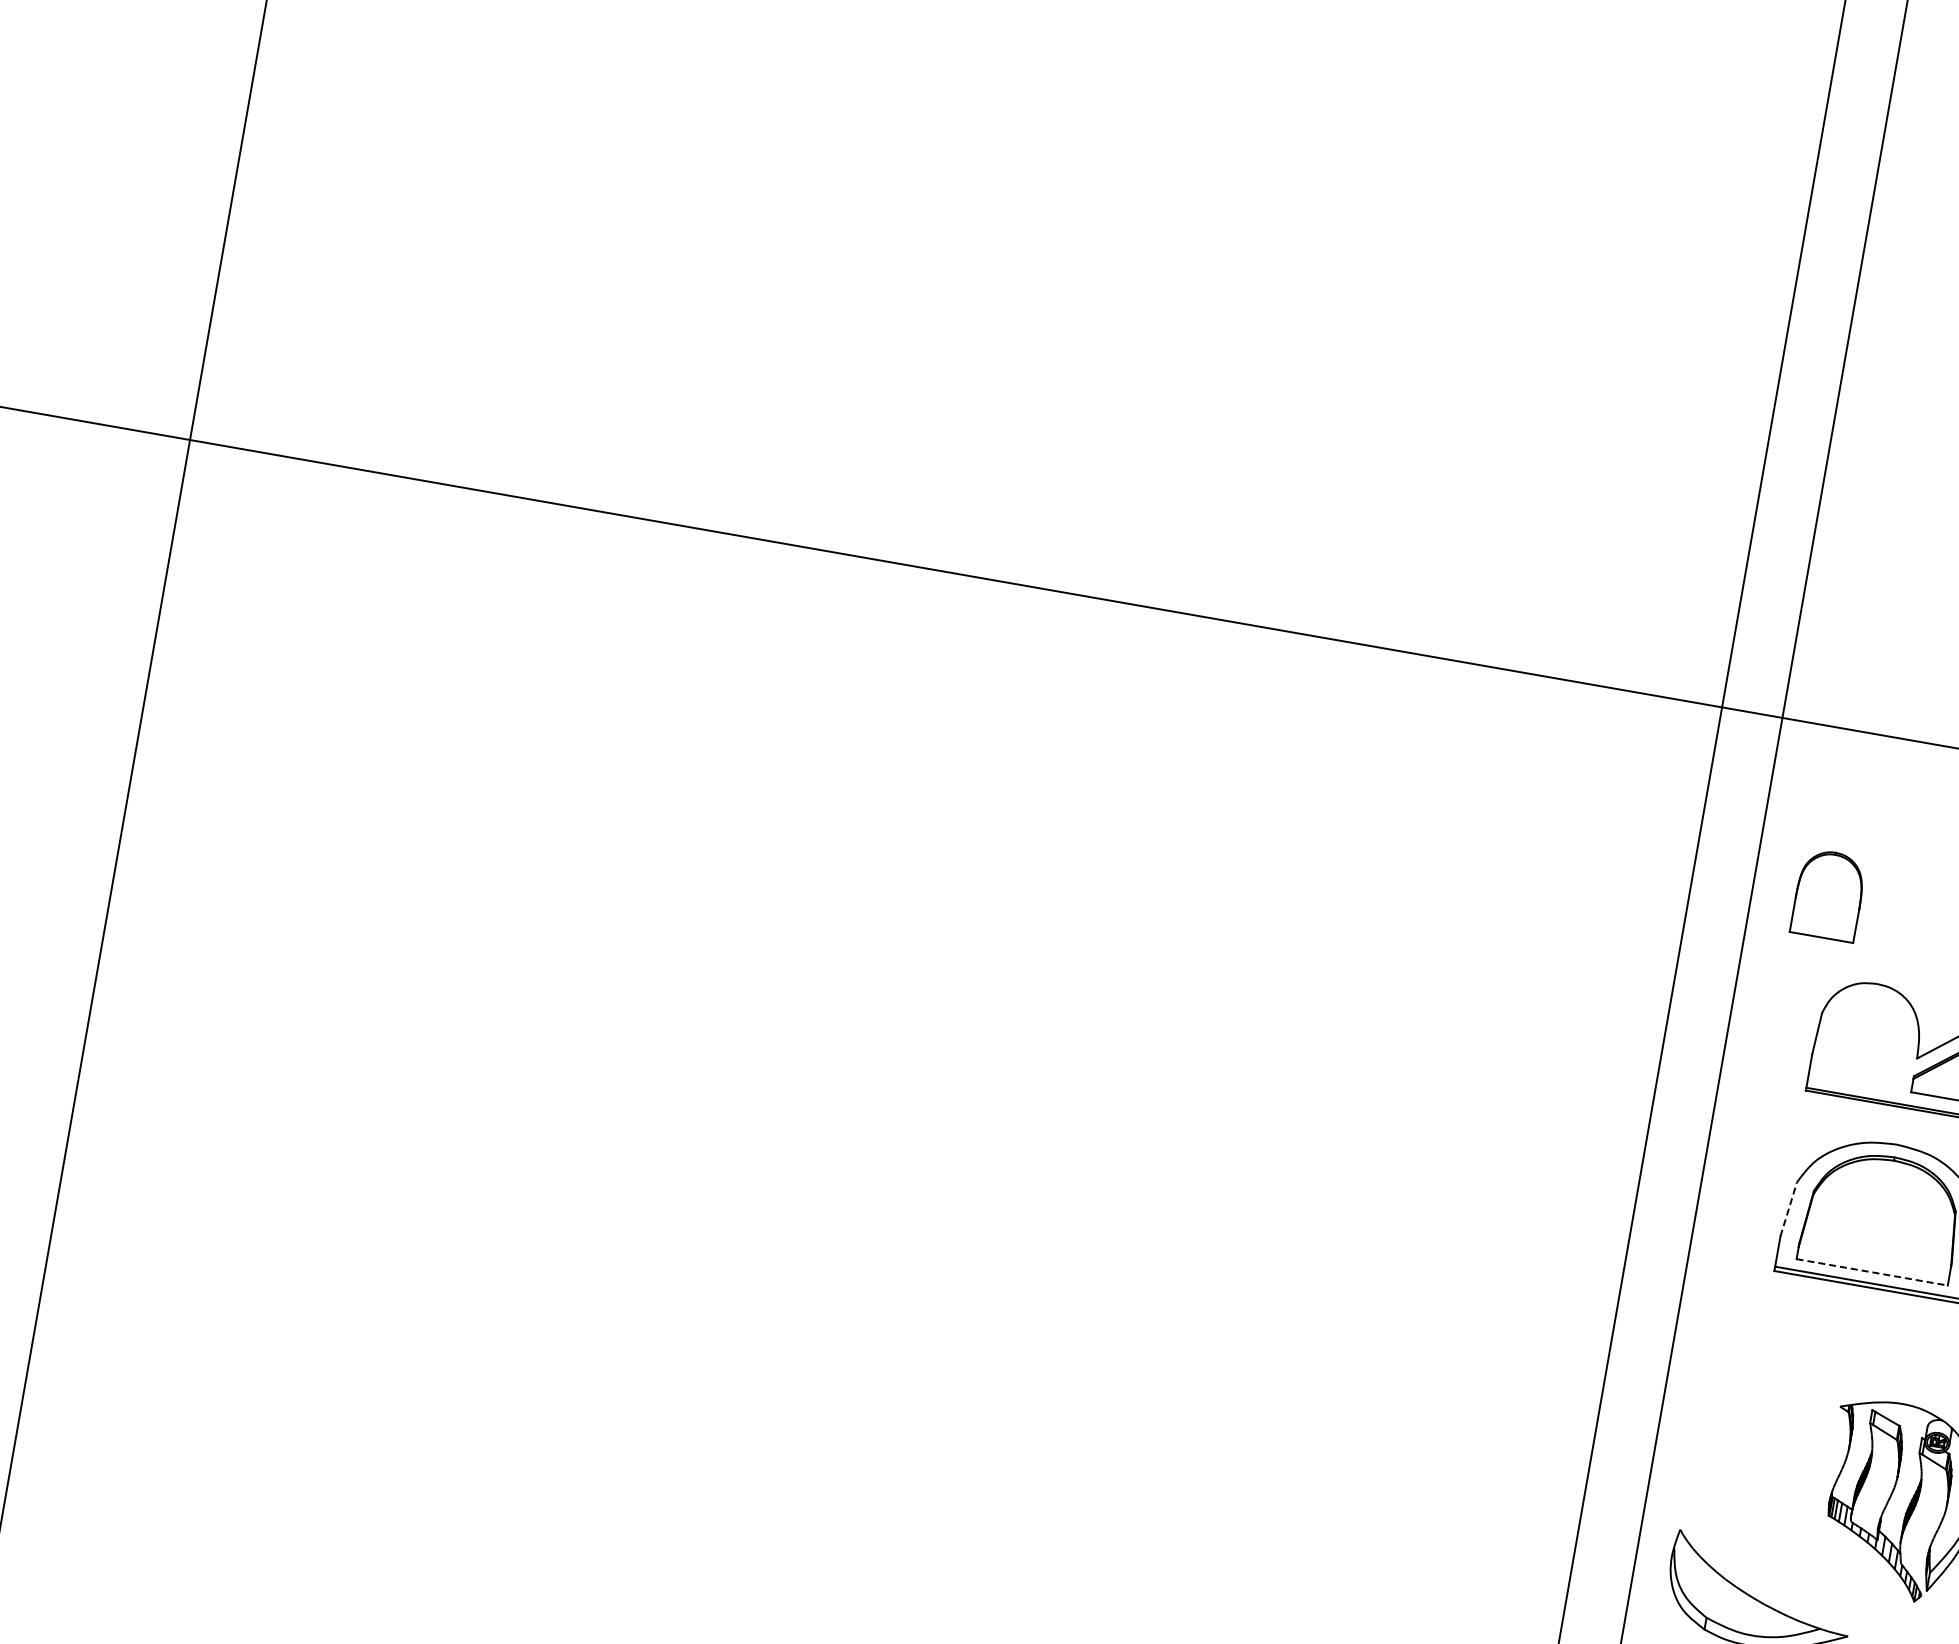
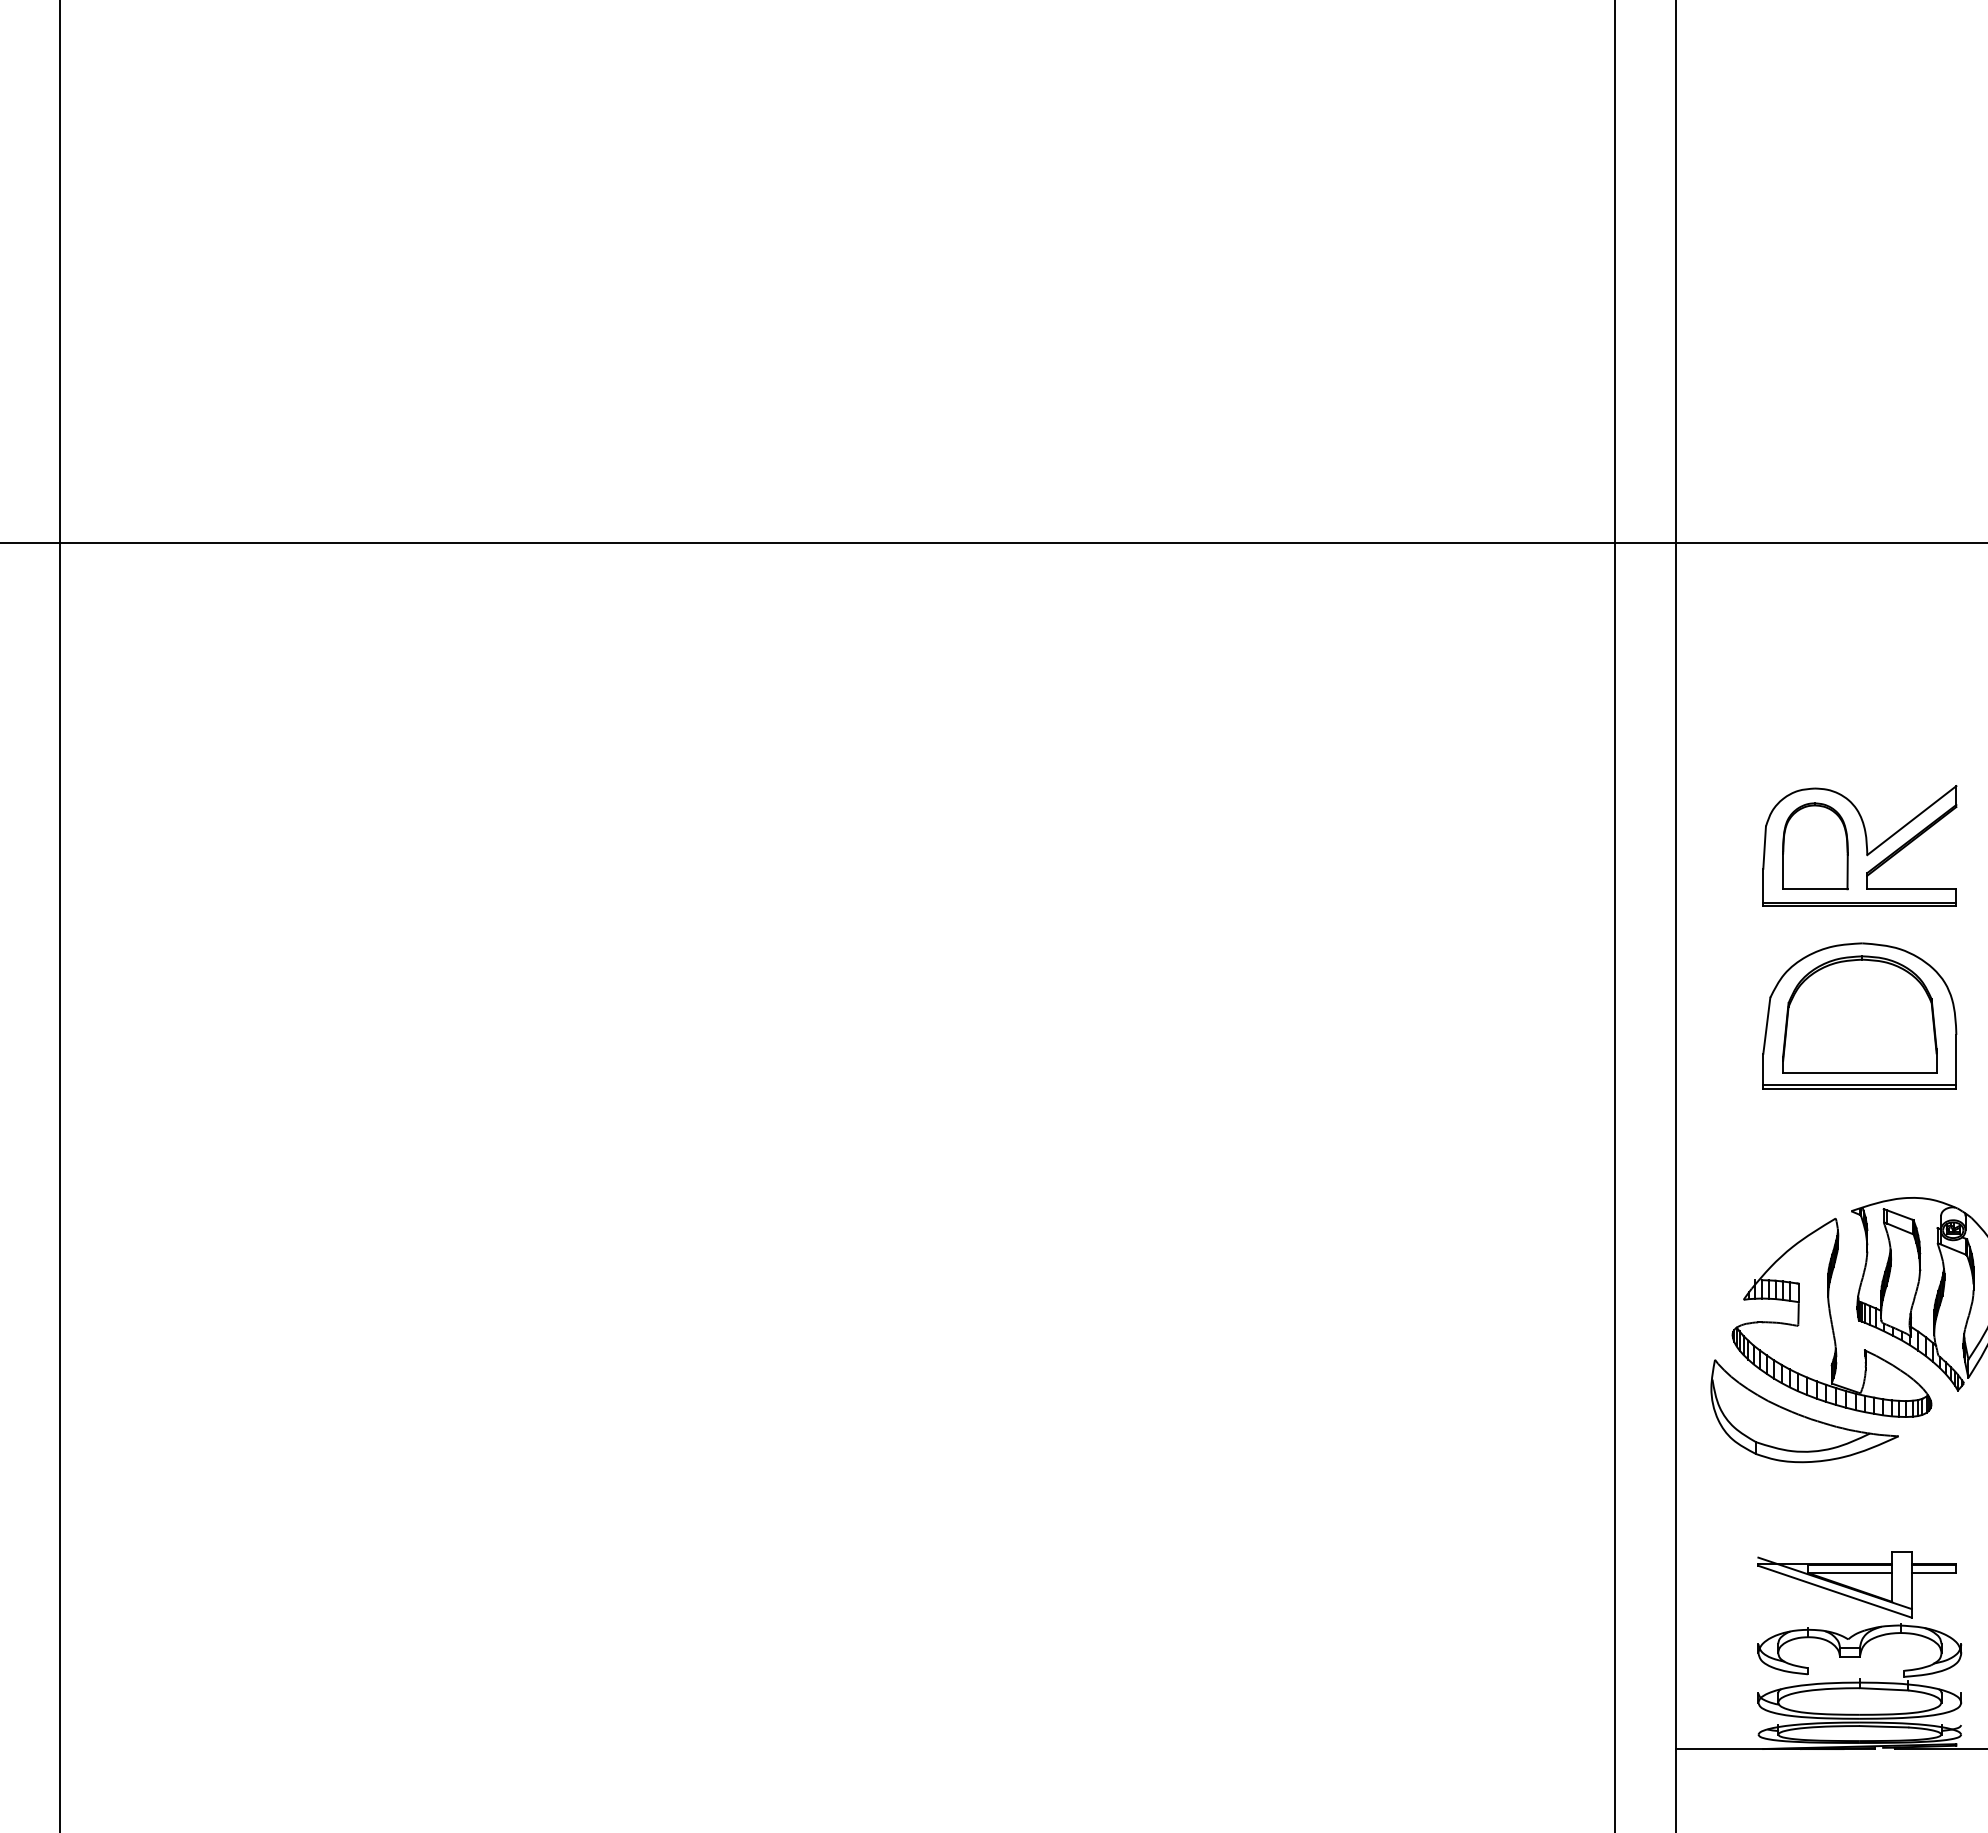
part: (1828, 895) -> (1815, 846), moved
line: (1788, 1209) -> (1766, 1025), dashed -> solid
line: (1871, 1272) -> (1859, 1073), dashed -> solid
part: (1802, 1507) -> (1831, 1317), added

